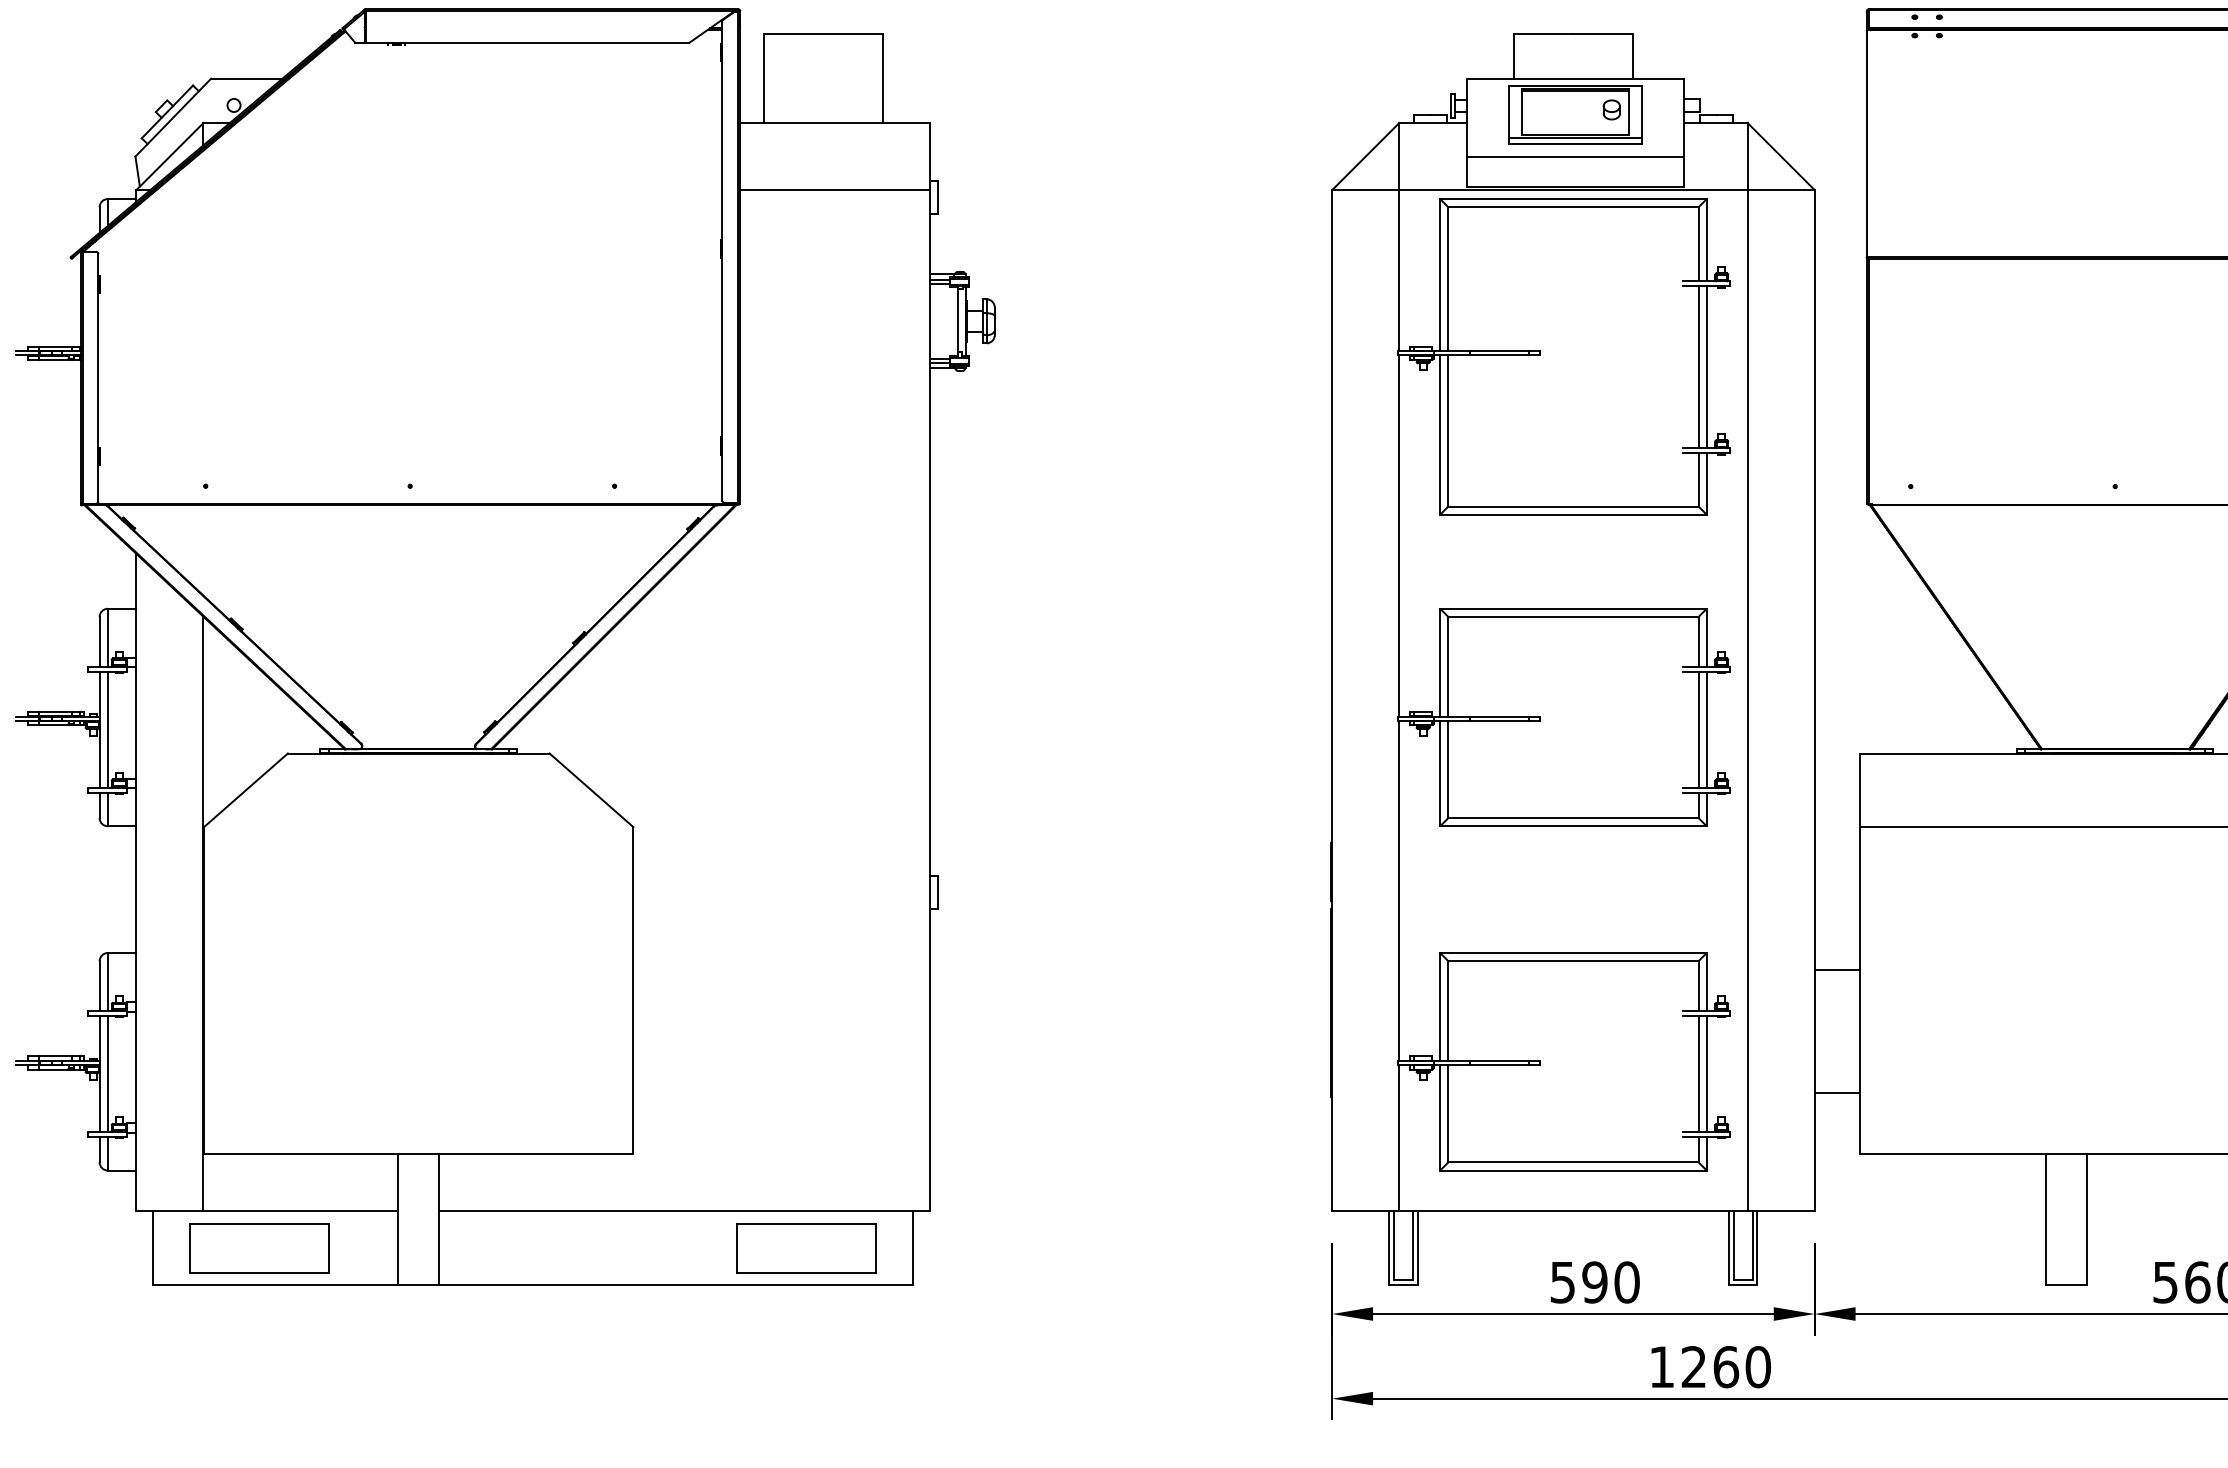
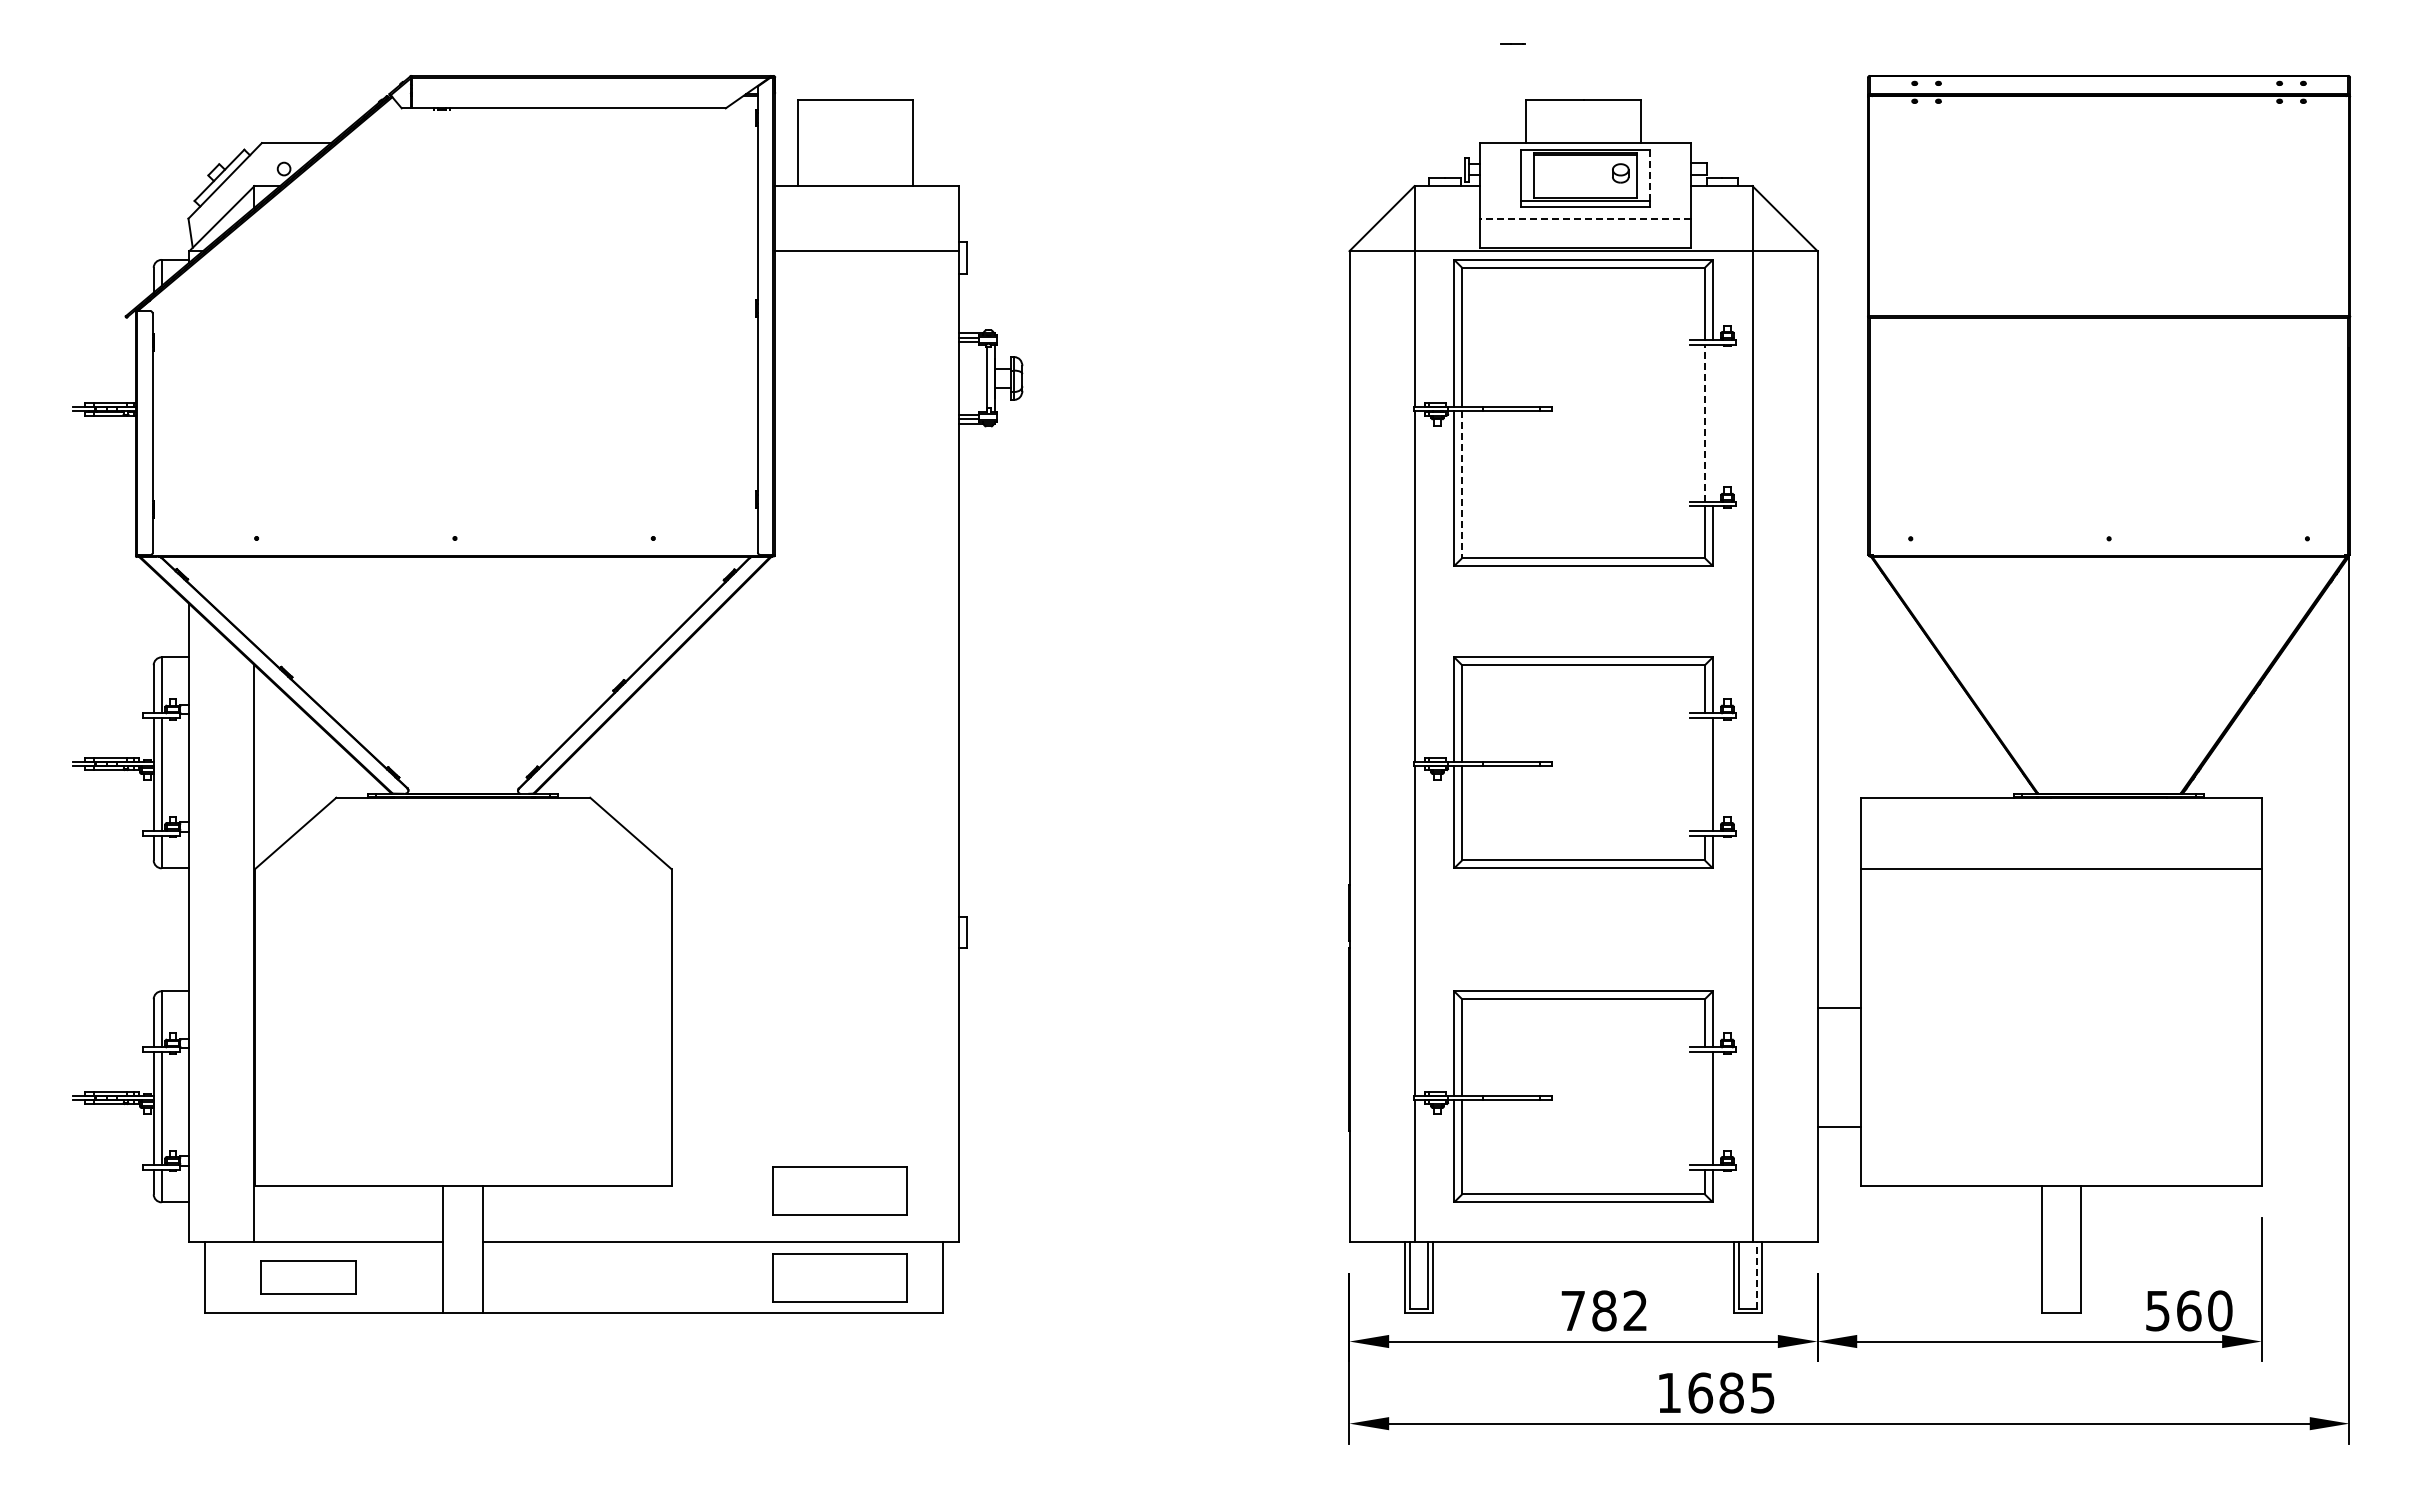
line: (1641, 112) -> (1649, 175), solid -> dashed
line: (1575, 156) -> (1585, 218), solid -> dashed
line: (1706, 366) -> (1712, 422), removed
line: (1698, 367) -> (1704, 423), solid -> dashed
line: (1448, 431) -> (1462, 485), solid -> dashed
line: (1698, 729) -> (1704, 774), removed
line: (1698, 1073) -> (1704, 1108), removed
part: (806, 1158) -> (839, 1190), added
line: (1752, 1244) -> (1757, 1274), solid -> dashed
part: (259, 1248) -> (308, 1277), size x0.7
text: (1595, 1282) -> (1604, 1310), 590 -> 782
text: (1725, 1366) -> (1731, 1392), 1260 -> 1685

